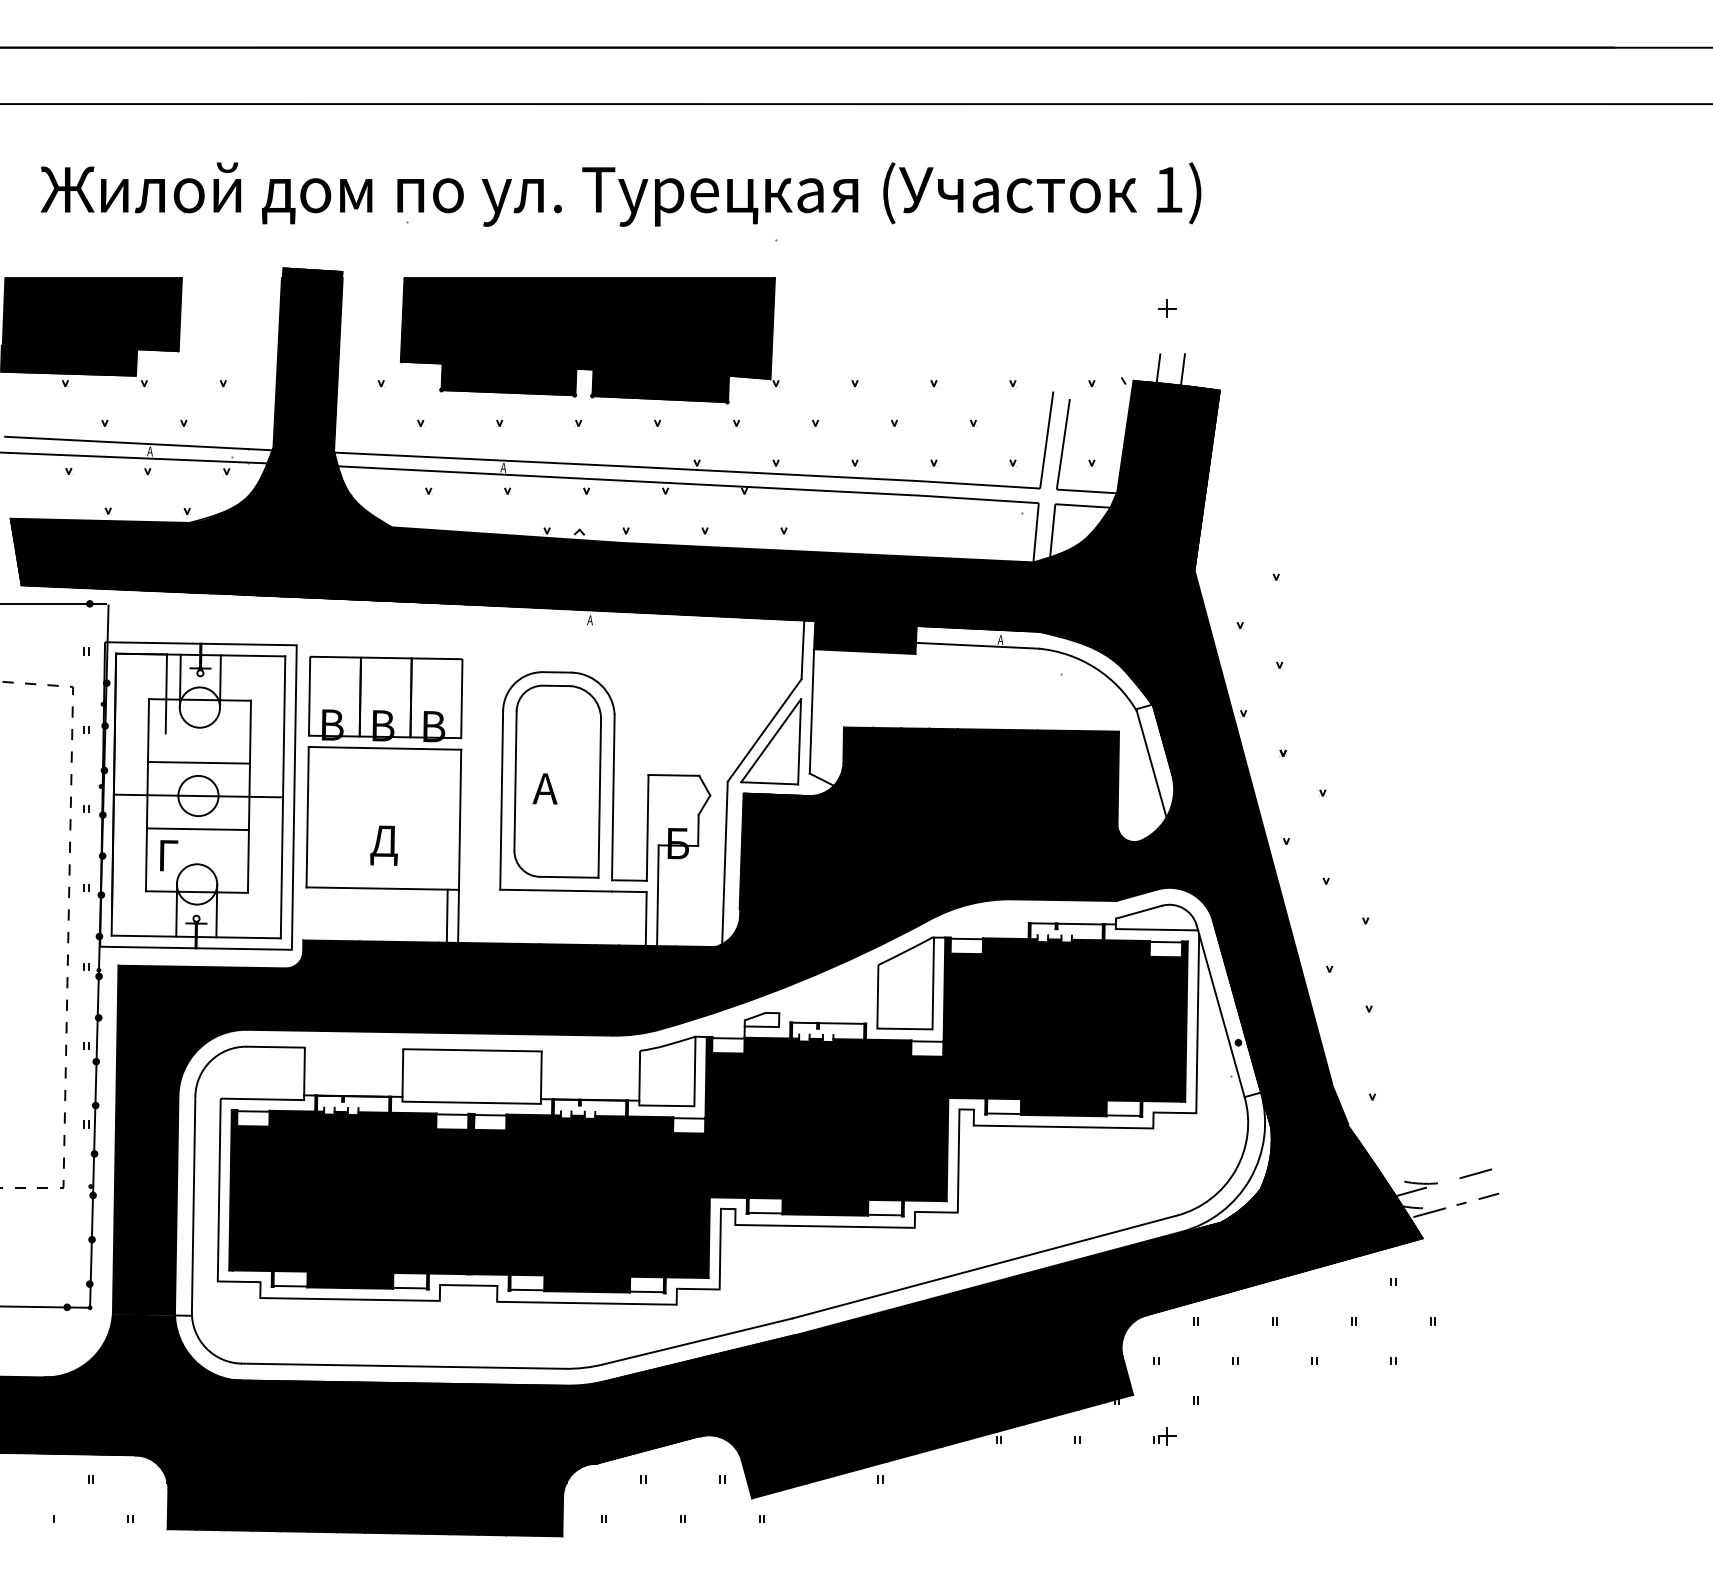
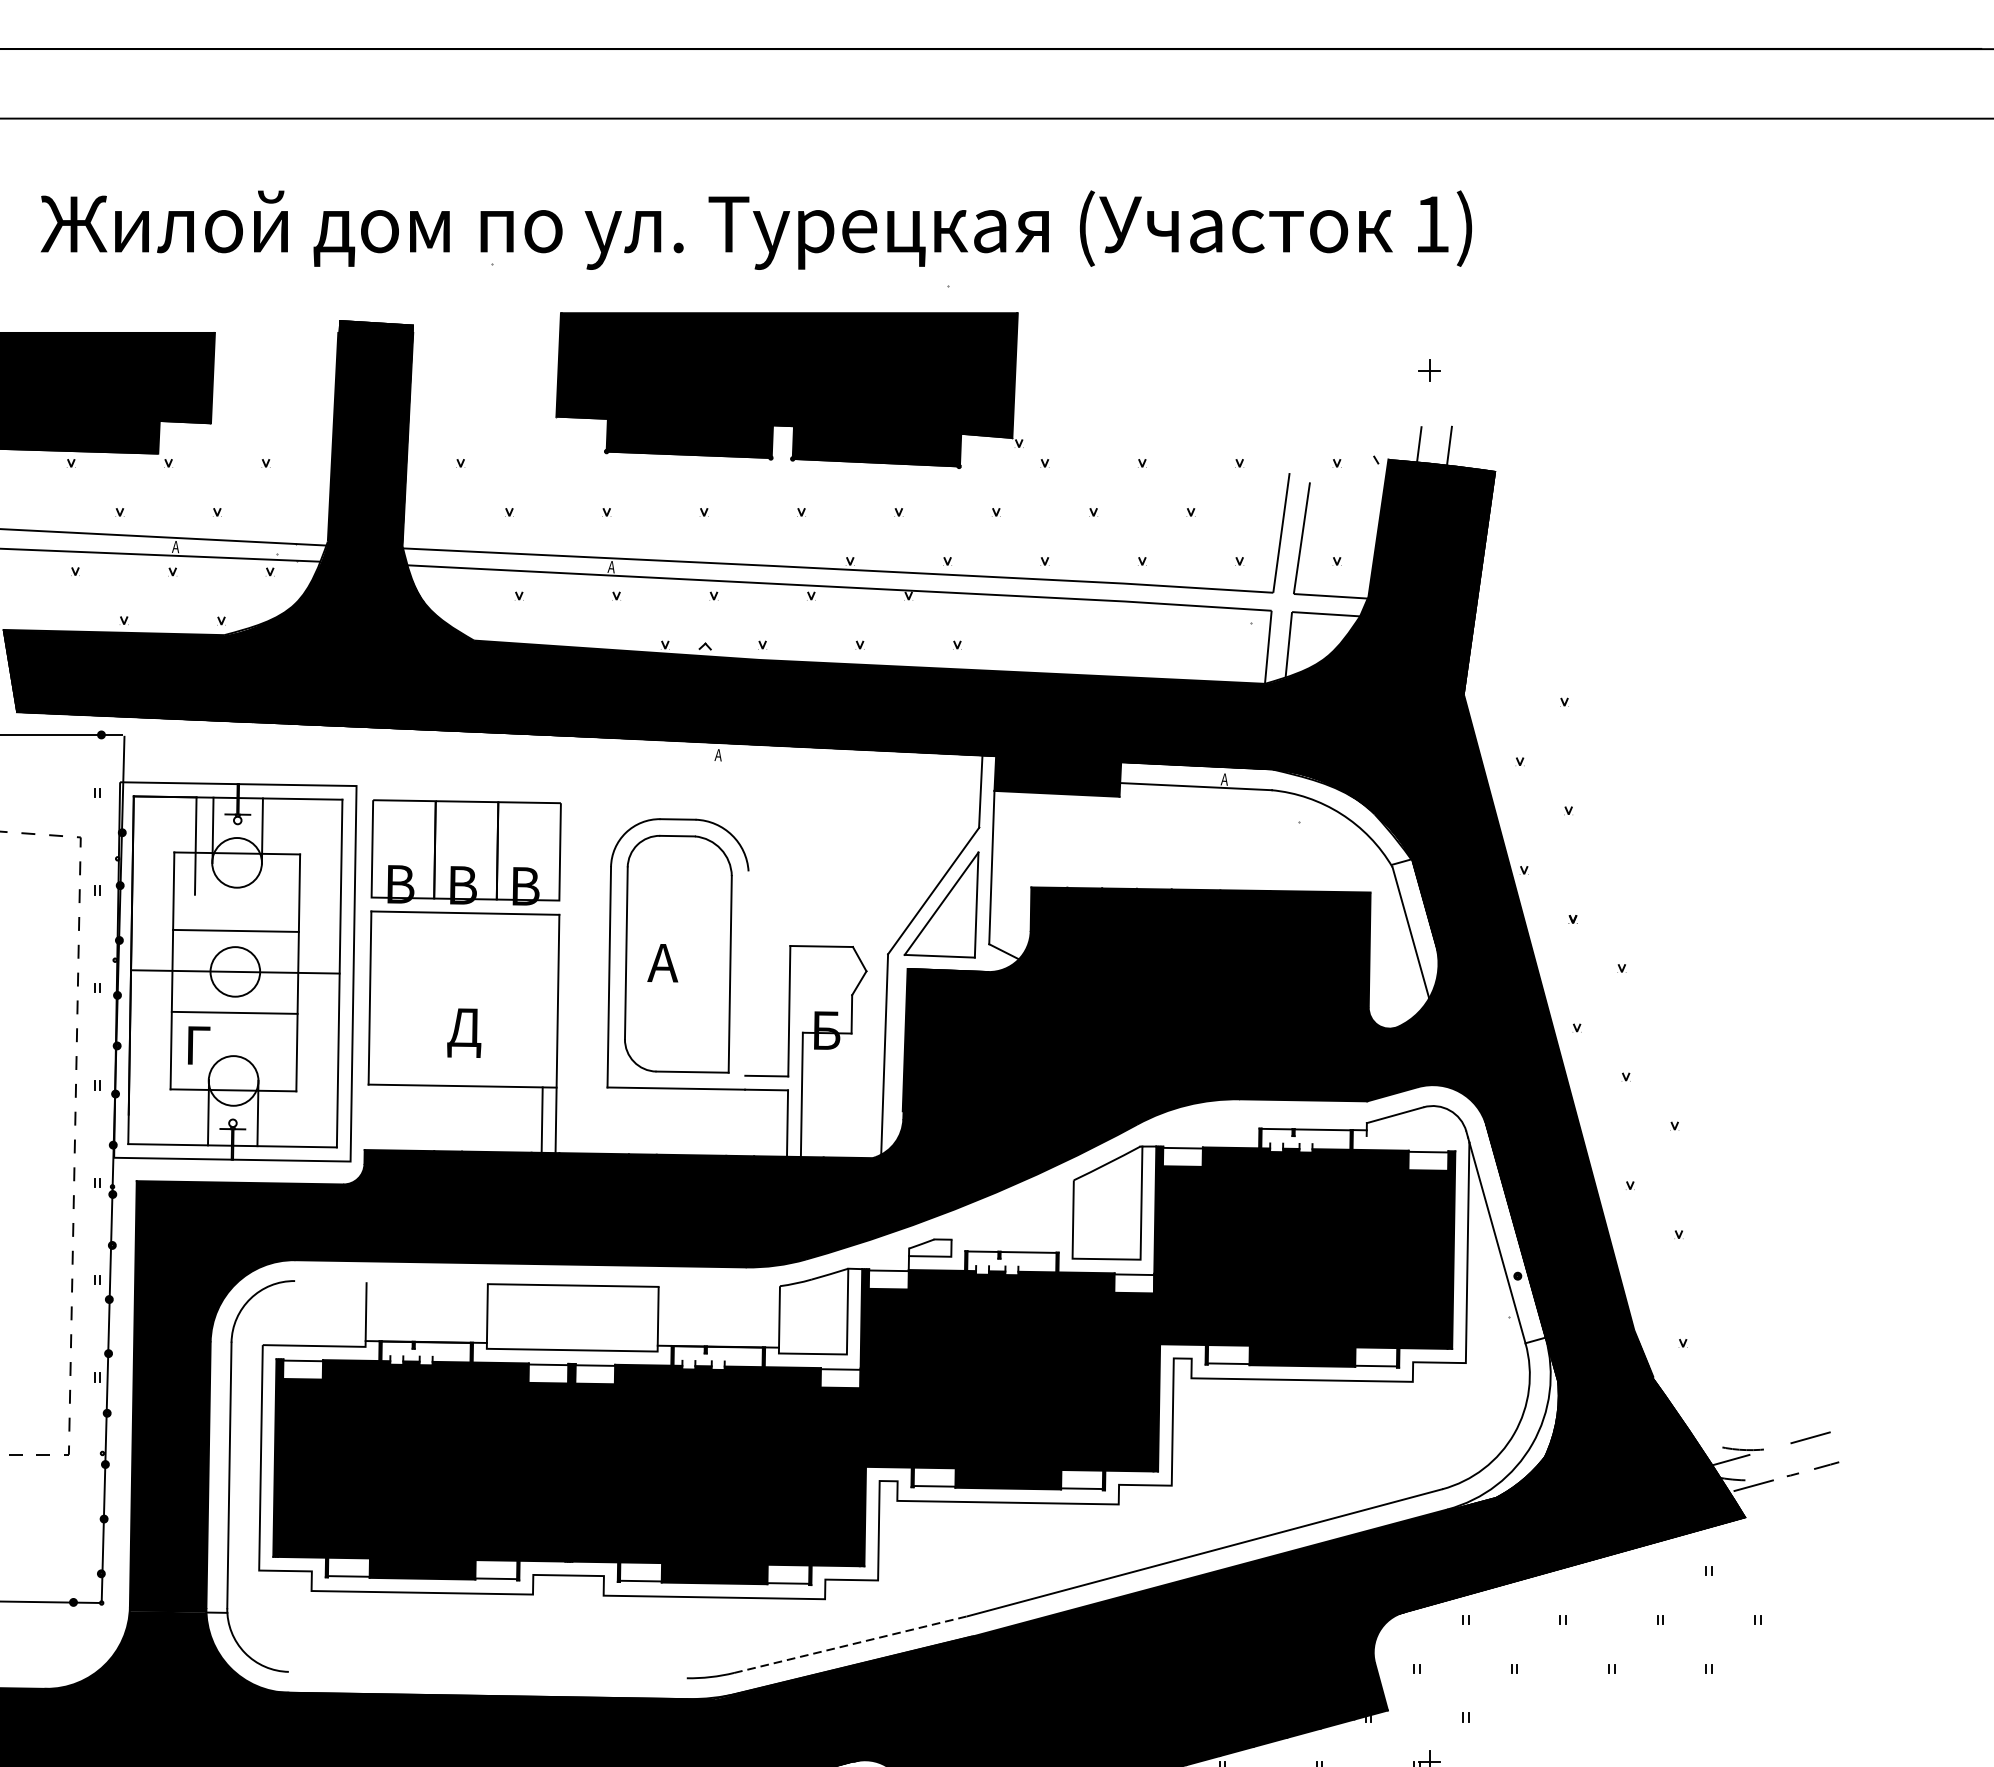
part: (589, 340) -> (789, 390), moved
line: (613, 797) -> (747, 973), removed
line: (1156, 929) -> (1416, 1136), removed
line: (275, 1046) -> (330, 1280), removed
line: (697, 1341) -> (850, 1644), solid -> dashed
line: (402, 1365) -> (486, 1674), removed

